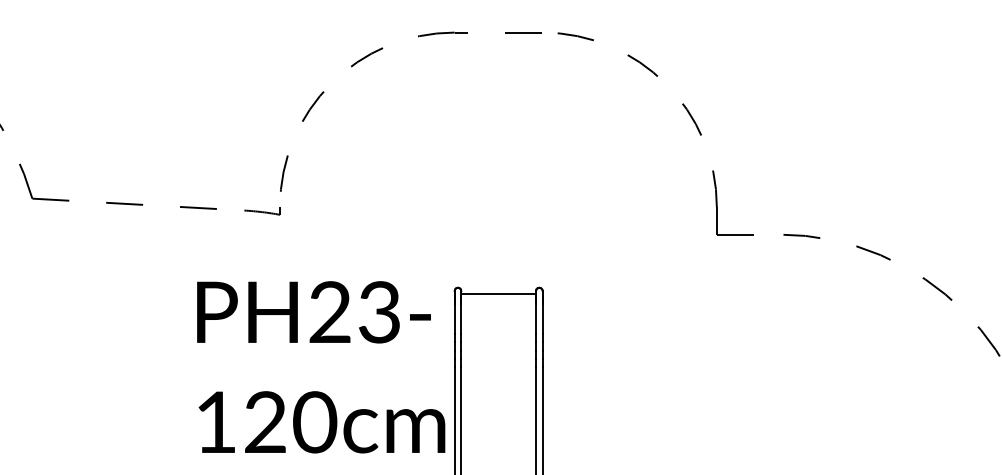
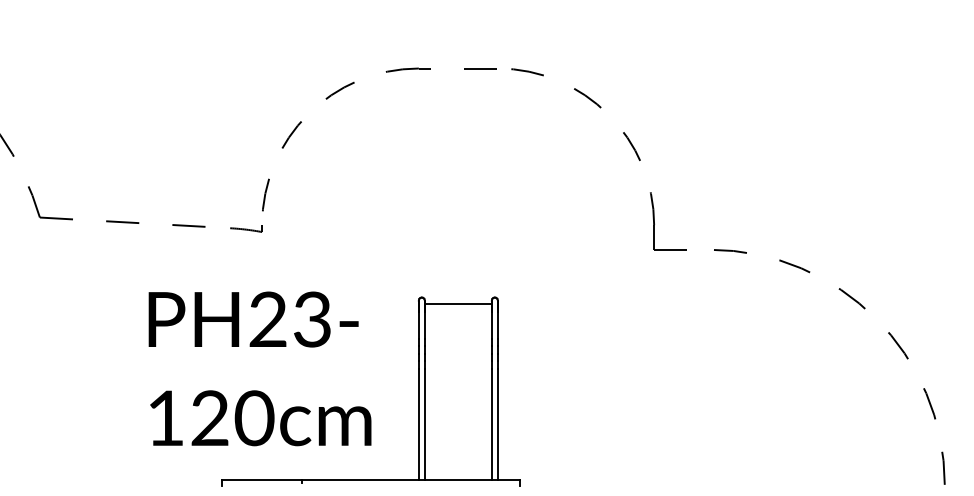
text: (320, 366) -> (259, 368), moved

